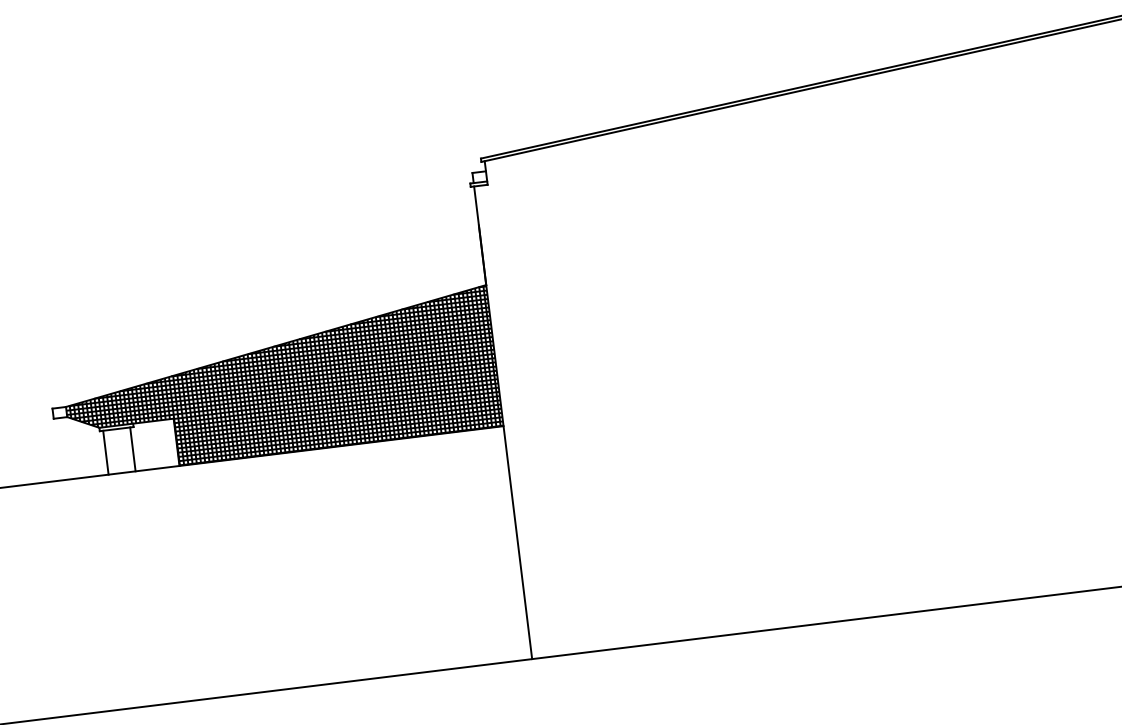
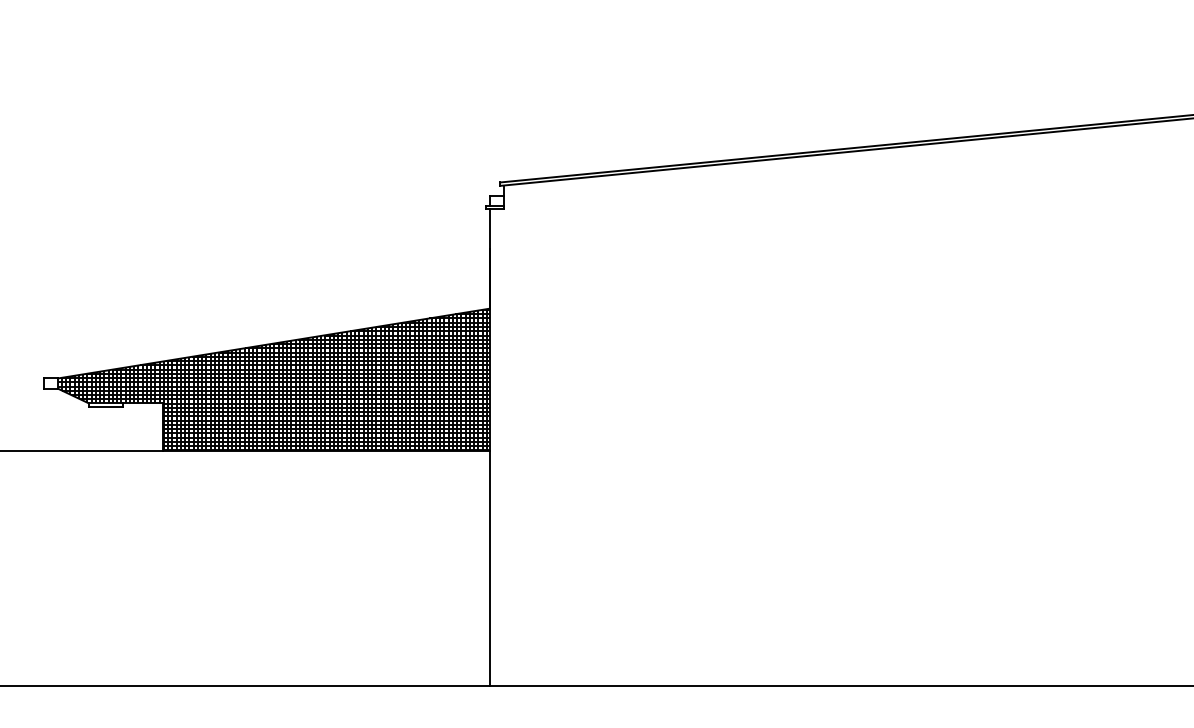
line: (133, 449) -> (119, 428), removed
line: (105, 452) -> (91, 428), removed

